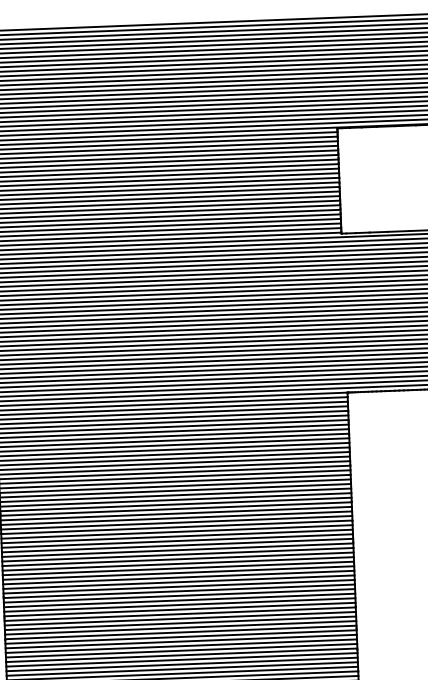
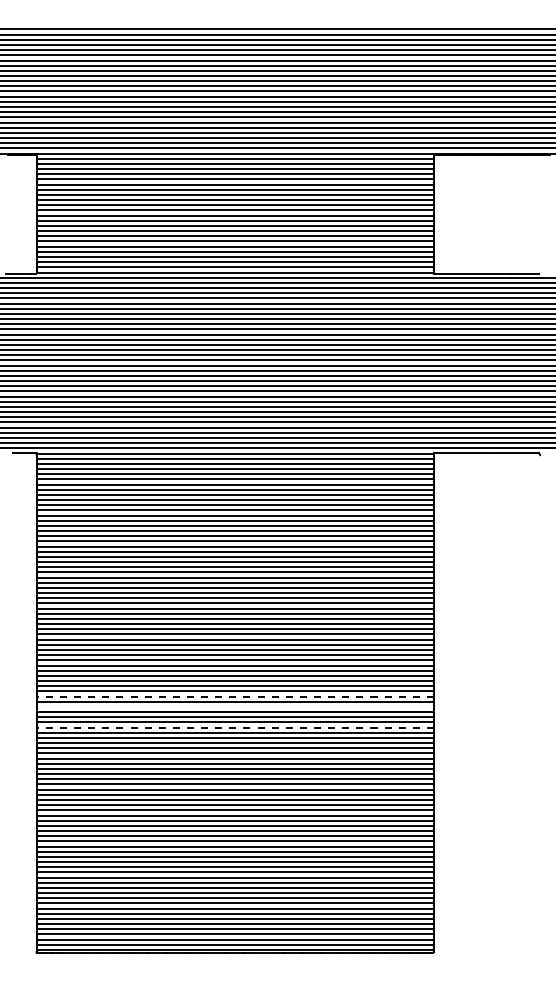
line: (180, 614) -> (235, 696), solid -> dashed
line: (179, 622) -> (234, 706), removed
line: (181, 641) -> (235, 727), solid -> dashed

